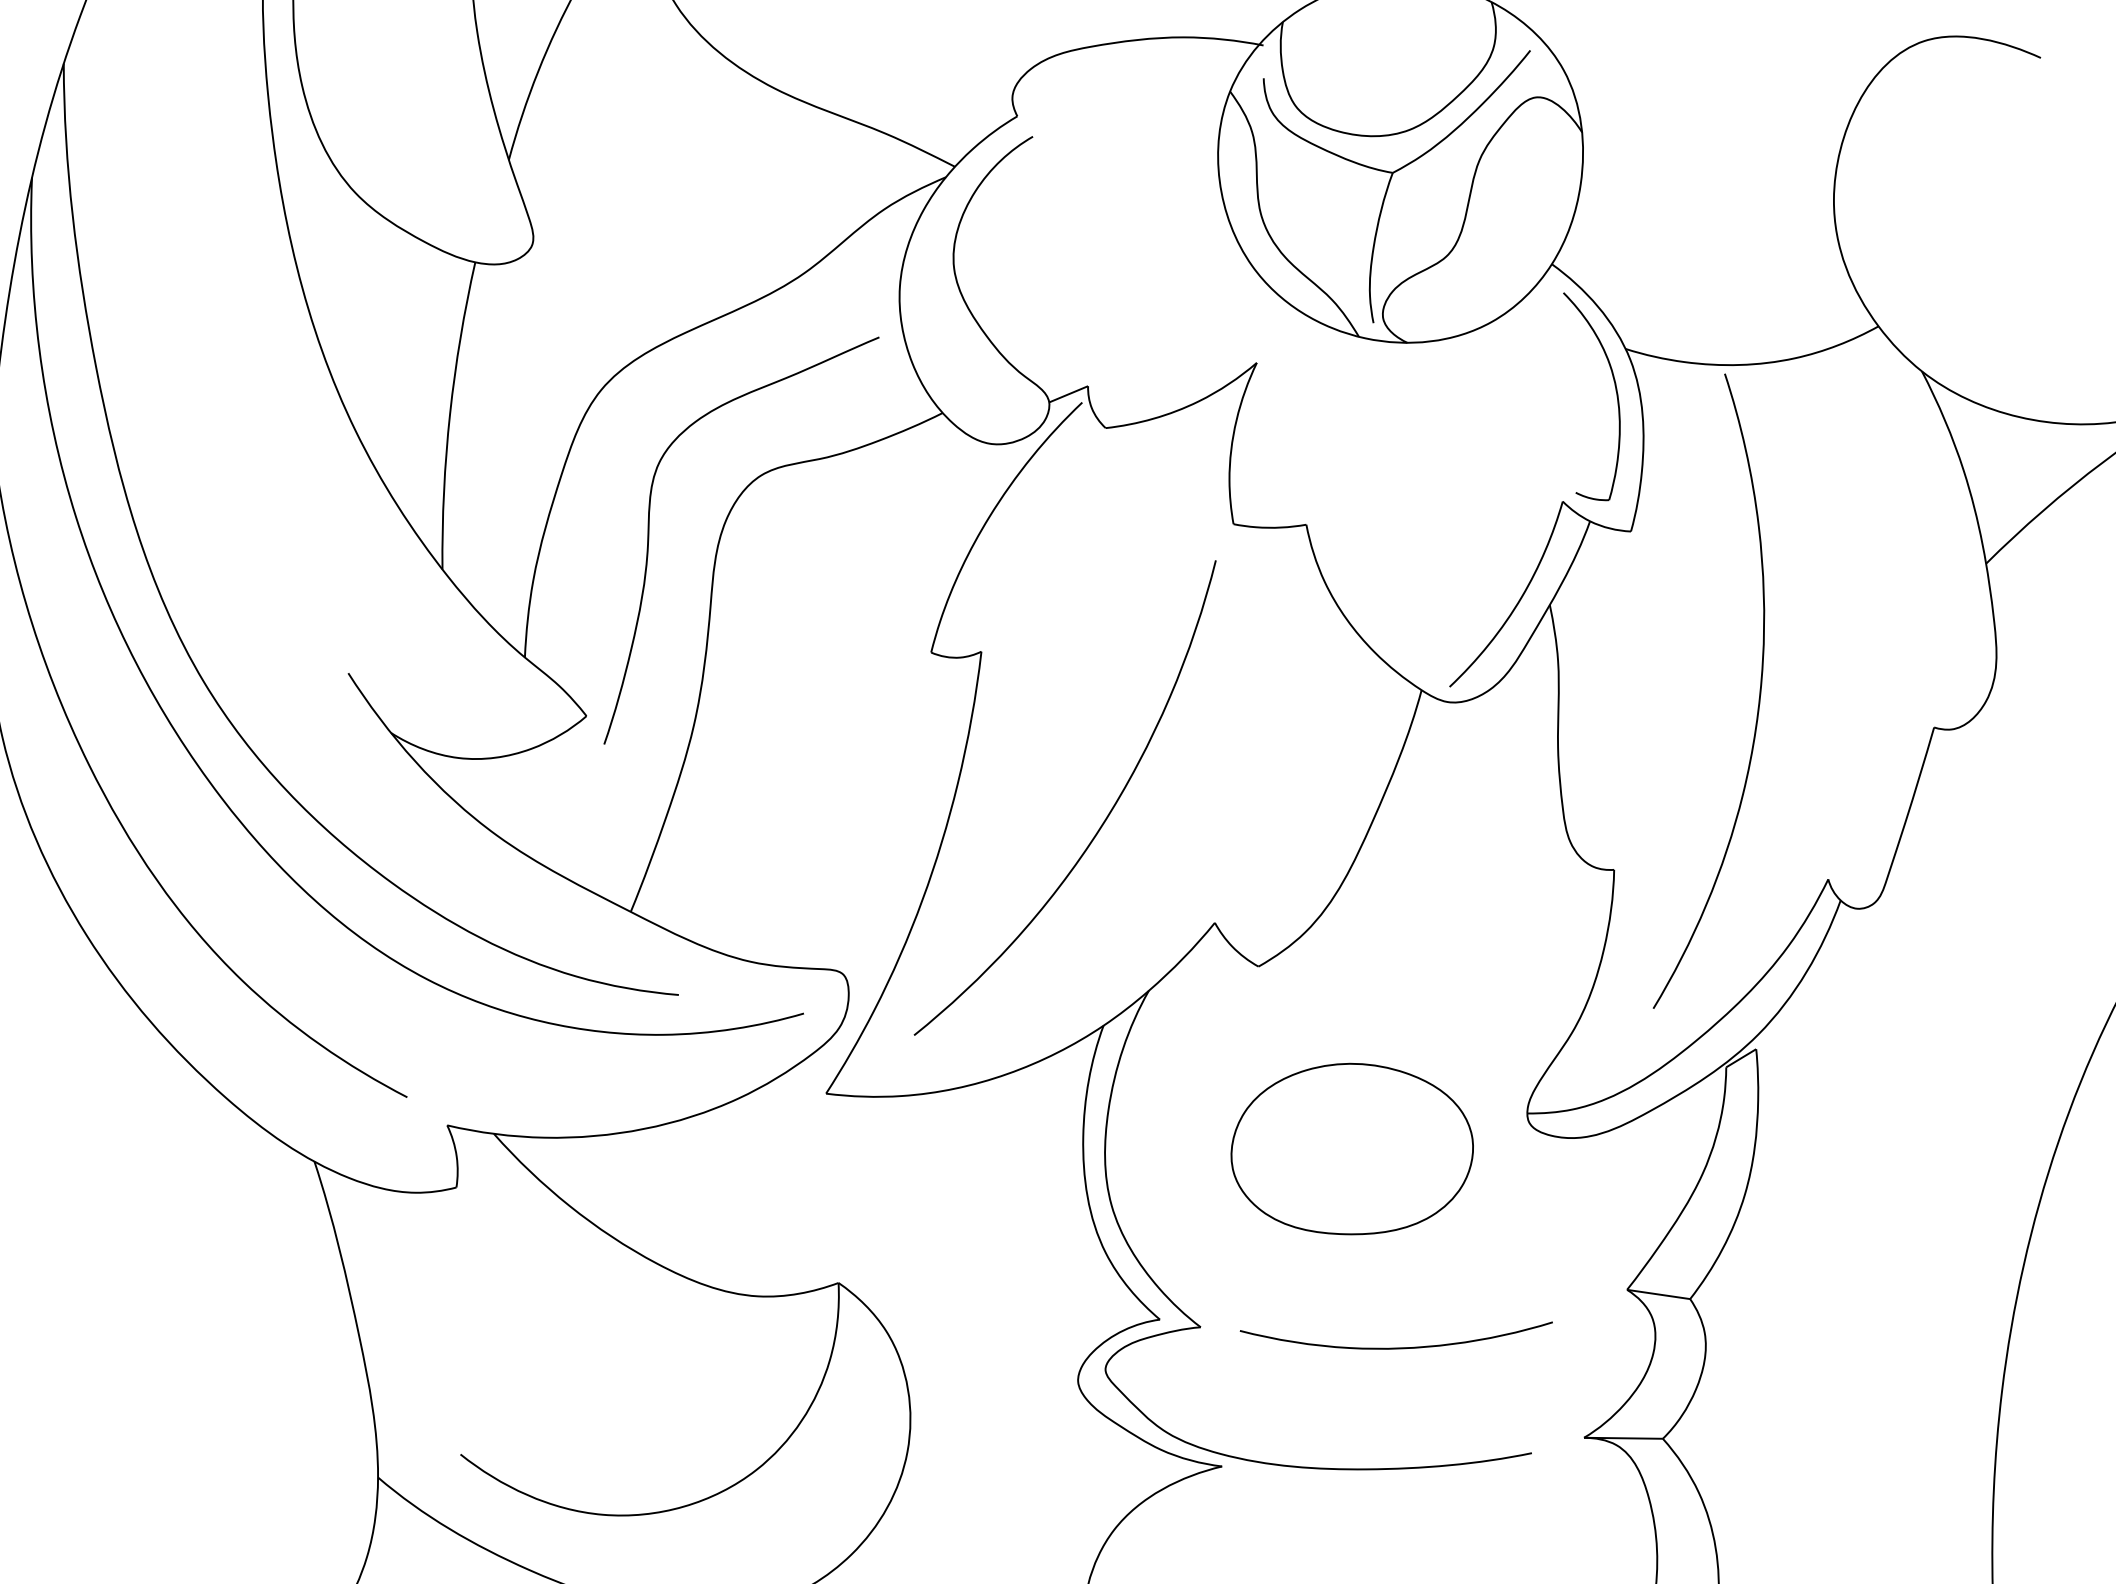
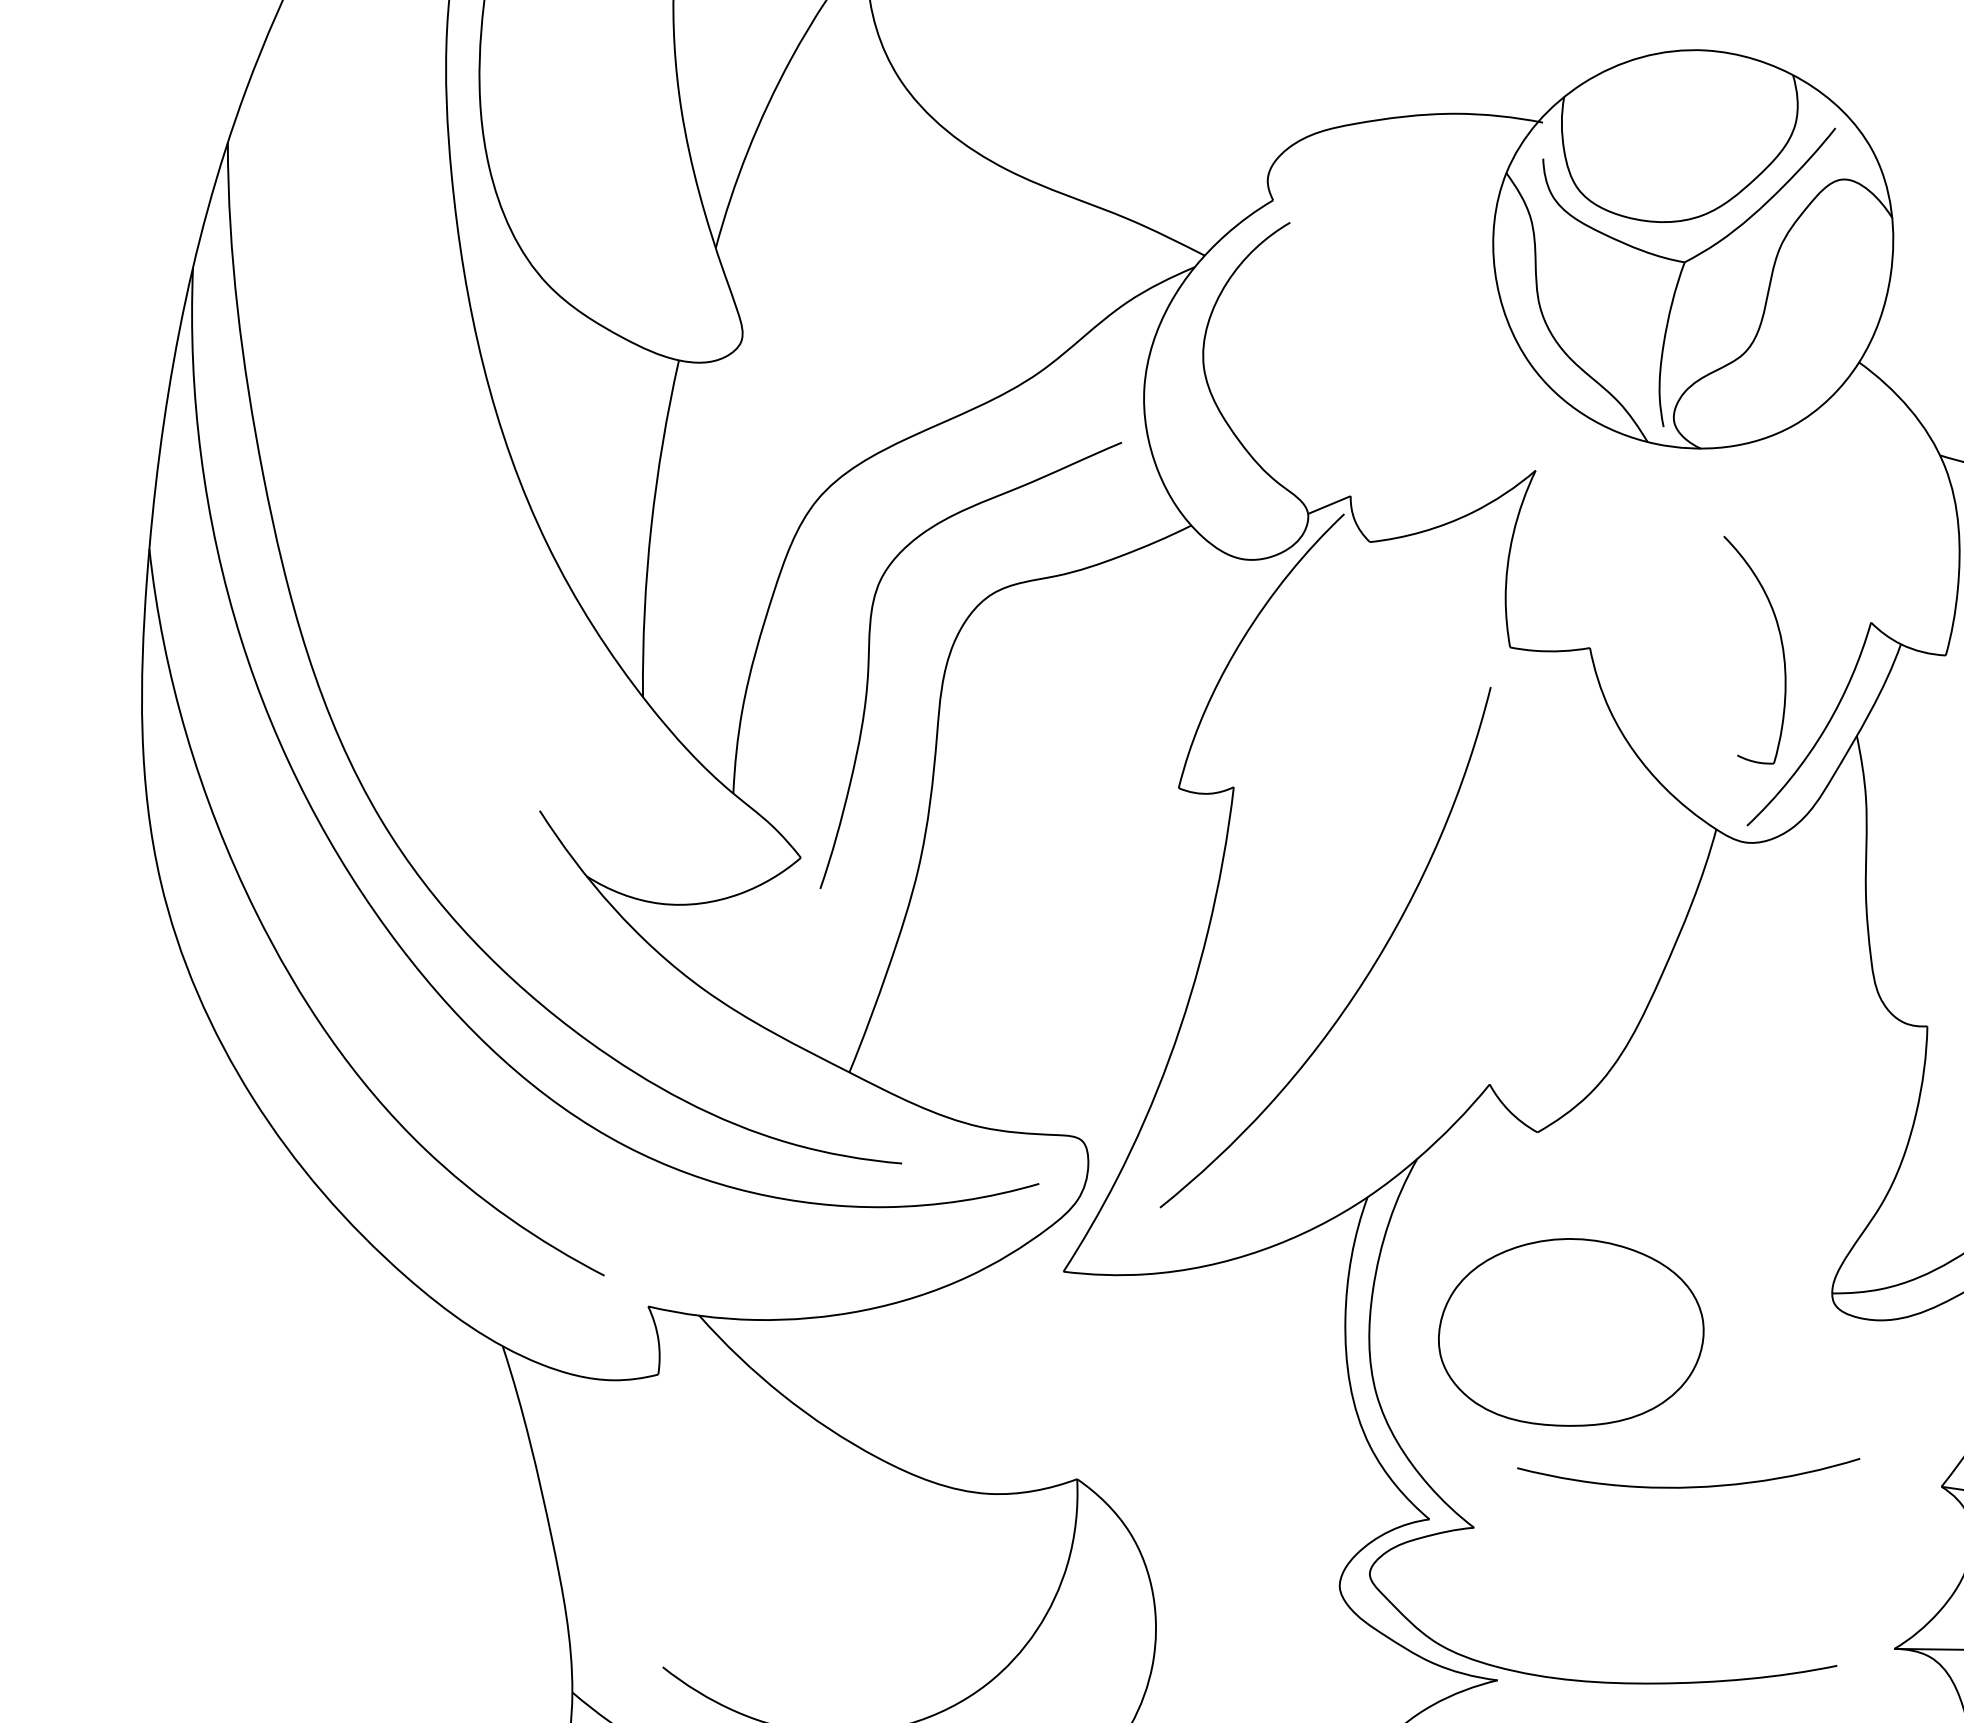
part: (1615, 391) -> (1780, 644), moved
part: (1351, 1148) -> (1570, 1331), moved
curve: (1395, 1347) -> (1687, 1486), moved

